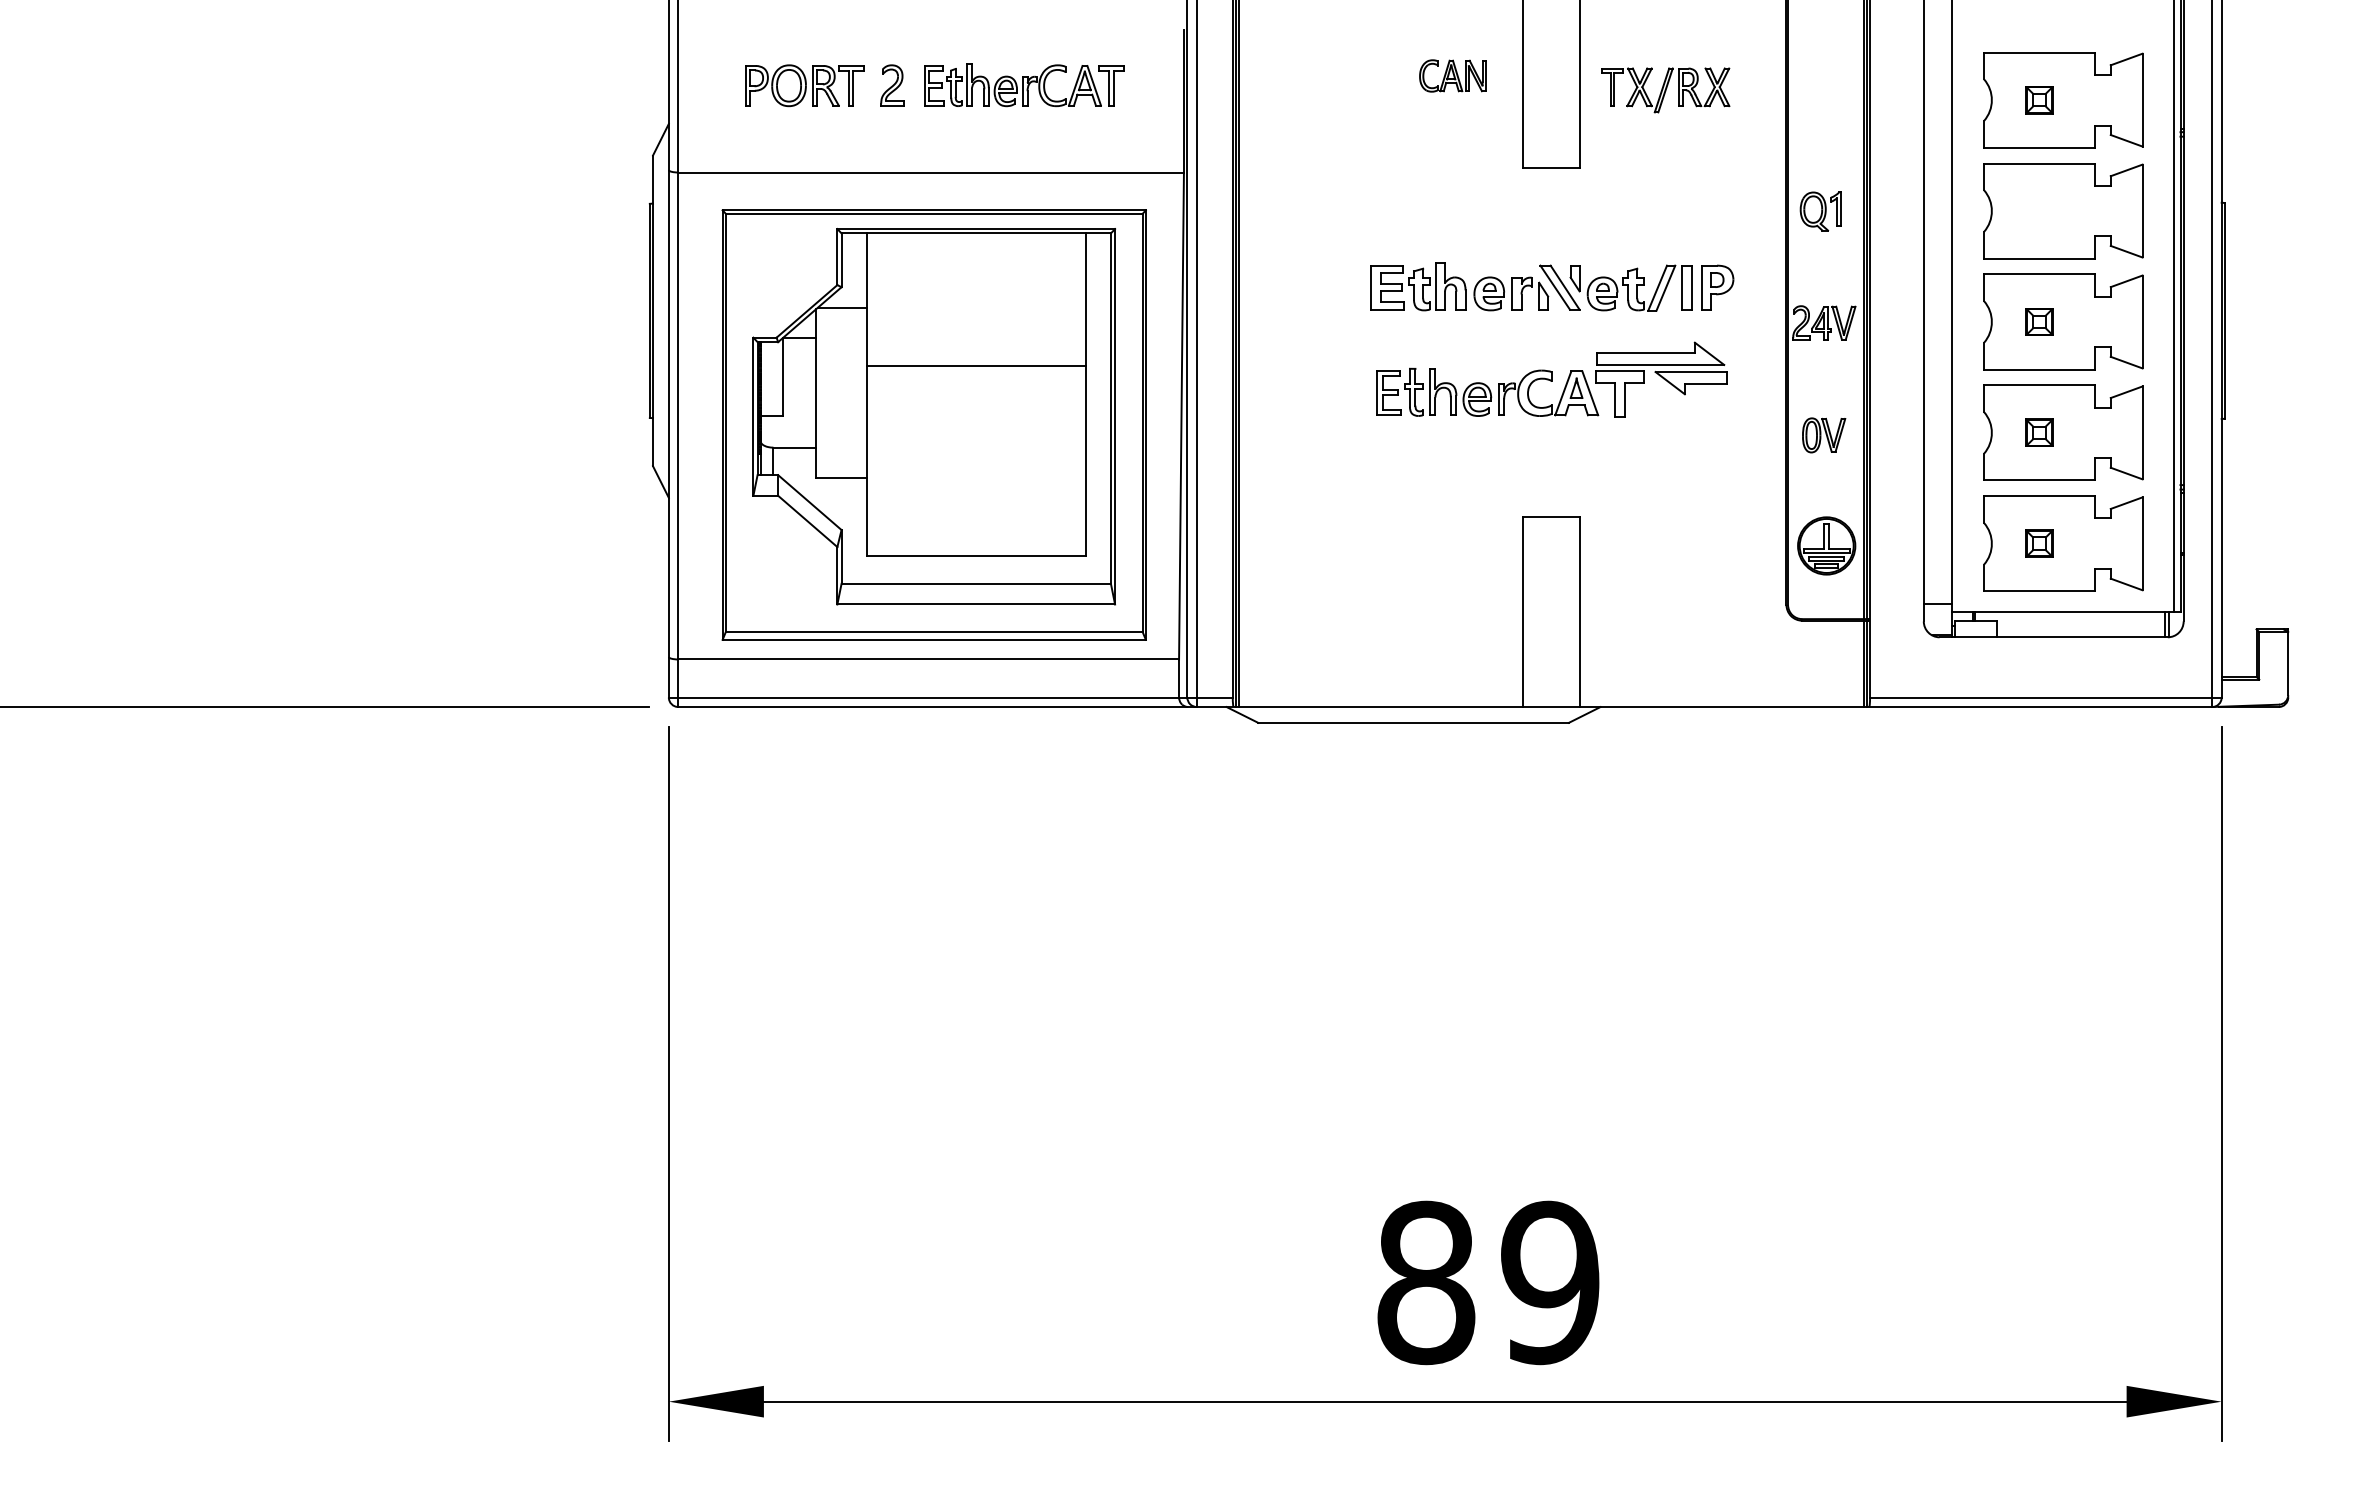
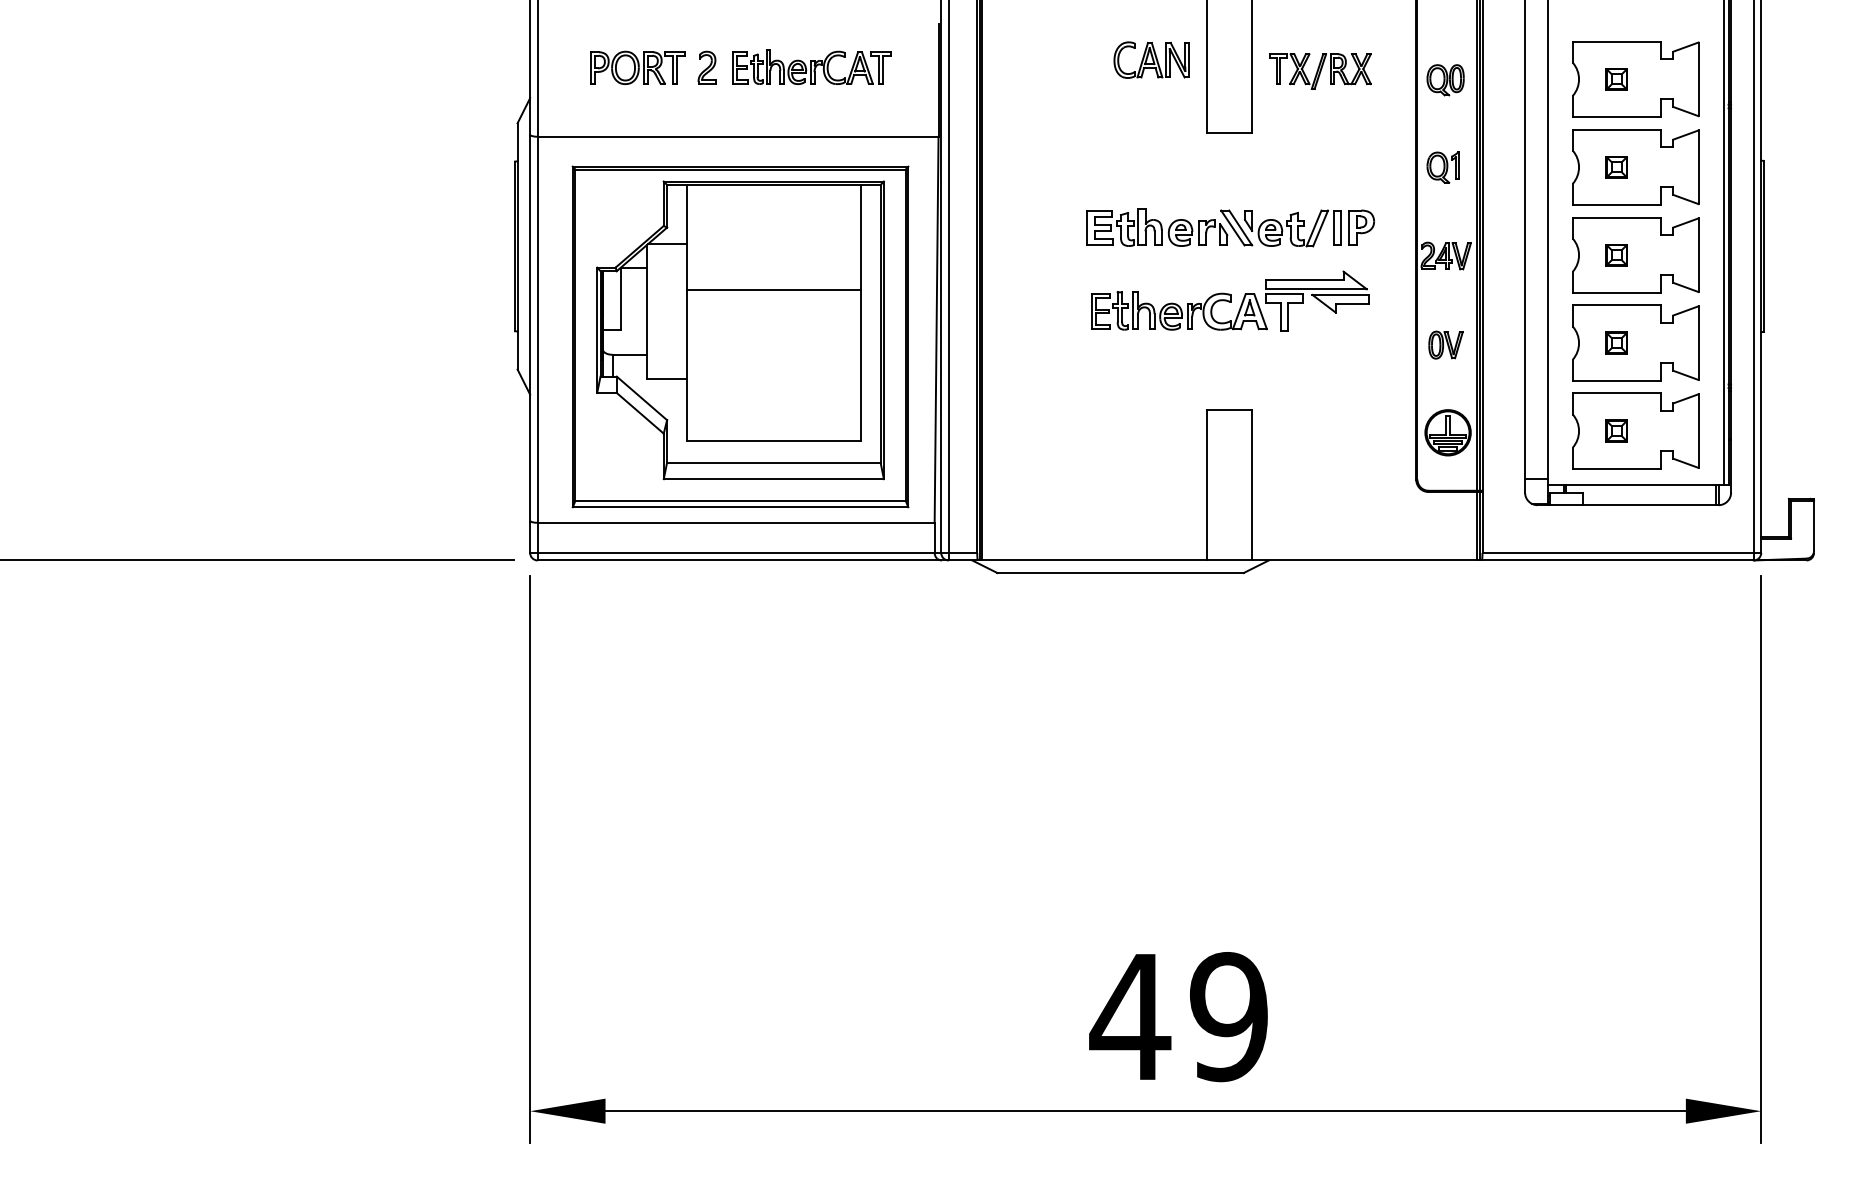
part: (1452, 75) -> (1151, 59), size x1.43
part: (1823, 101) -> (1445, 80), added
part: (2039, 211) -> (1616, 167), added
text: (1425, 1282) -> (1130, 1016), 89 -> 49

